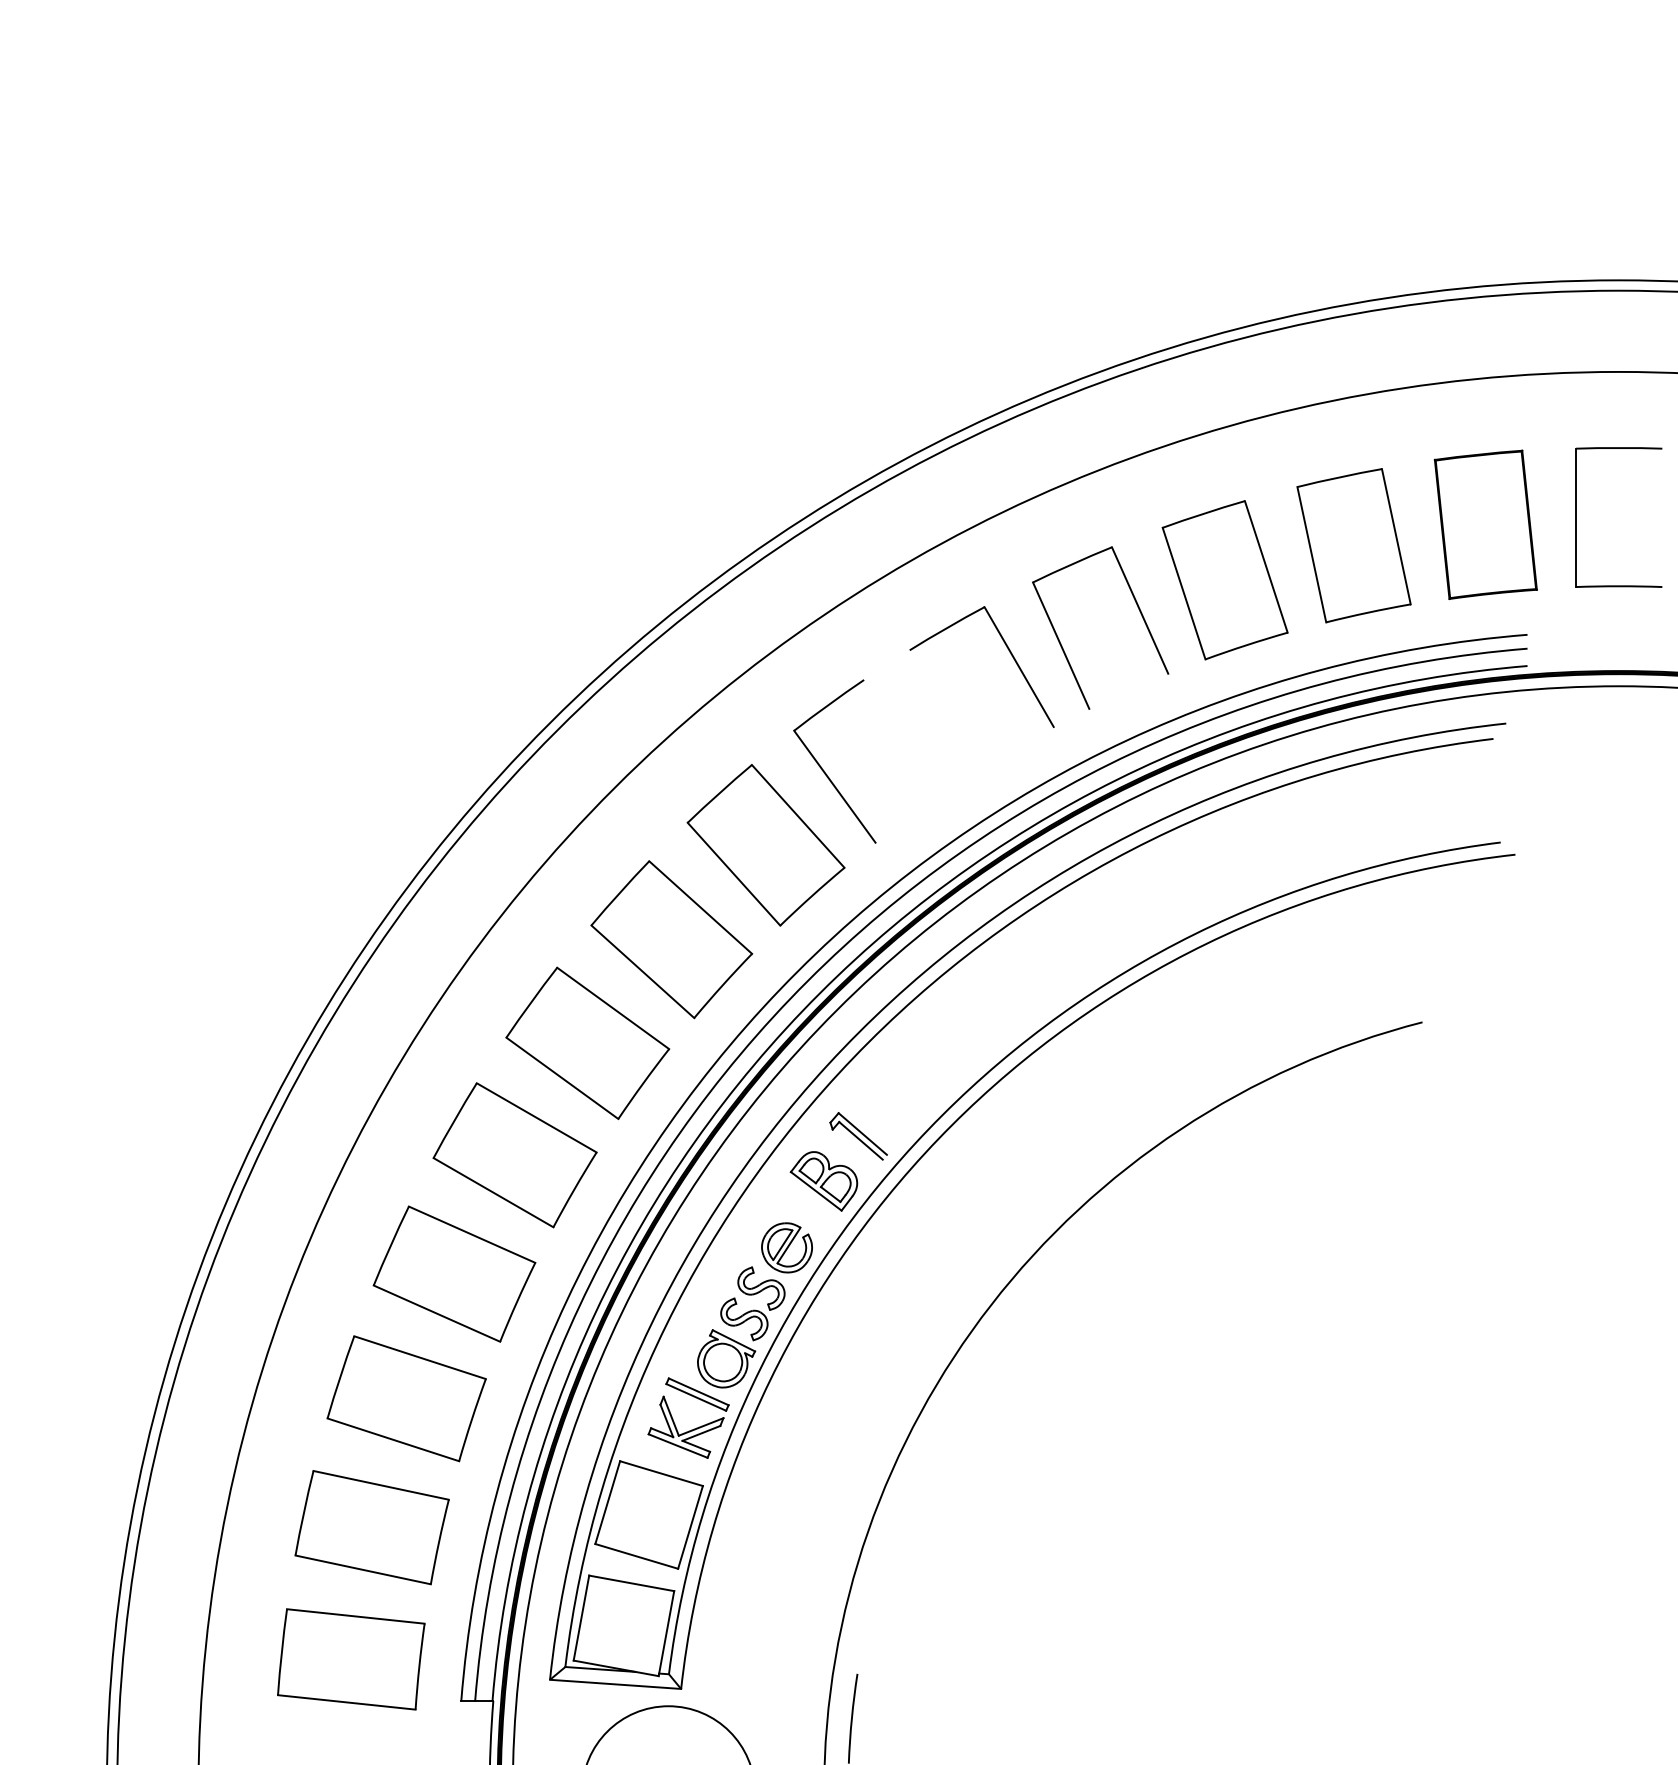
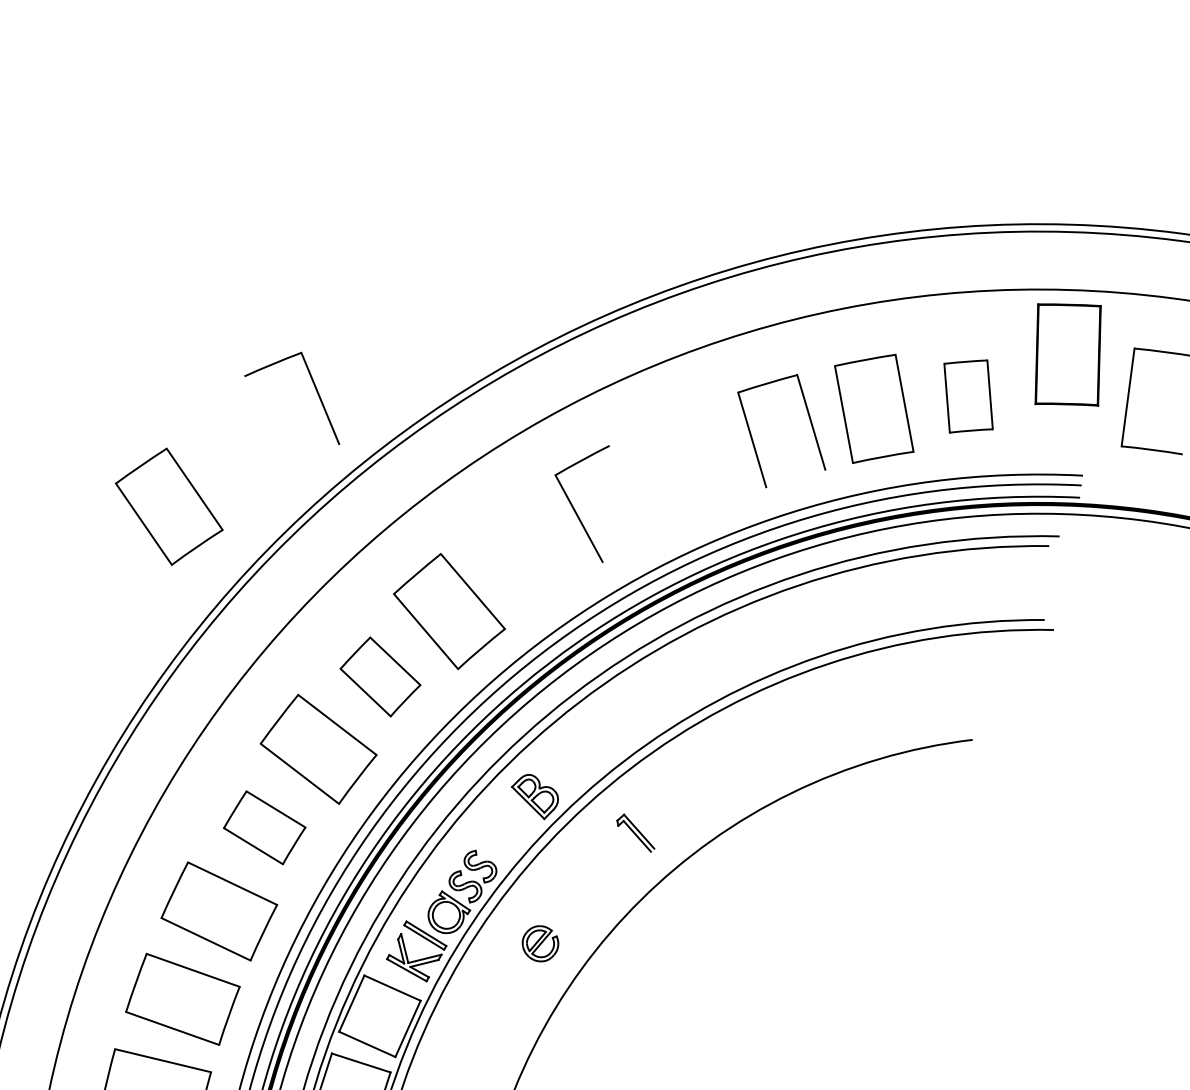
part: (1485, 524) -> (1067, 354), moved
part: (1353, 545) -> (968, 396), size x0.7
part: (1007, 649) -> (313, 384), moved
part: (765, 845) -> (168, 506), moved
part: (587, 1042) -> (380, 676), size x0.7
part: (858, 1136) -> (635, 833), moved
part: (786, 1247) -> (540, 943), moved
part: (454, 1273) -> (264, 827), size x0.7

